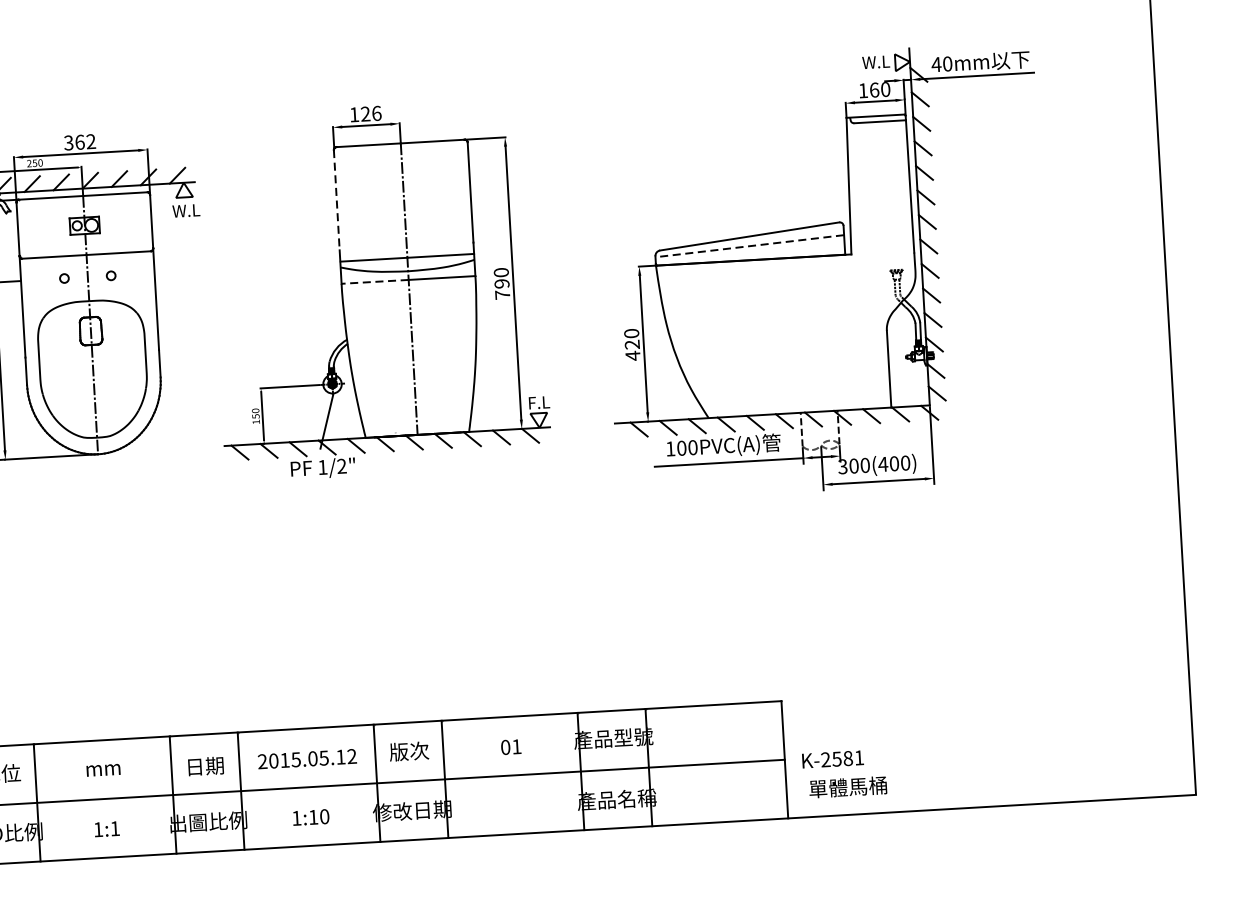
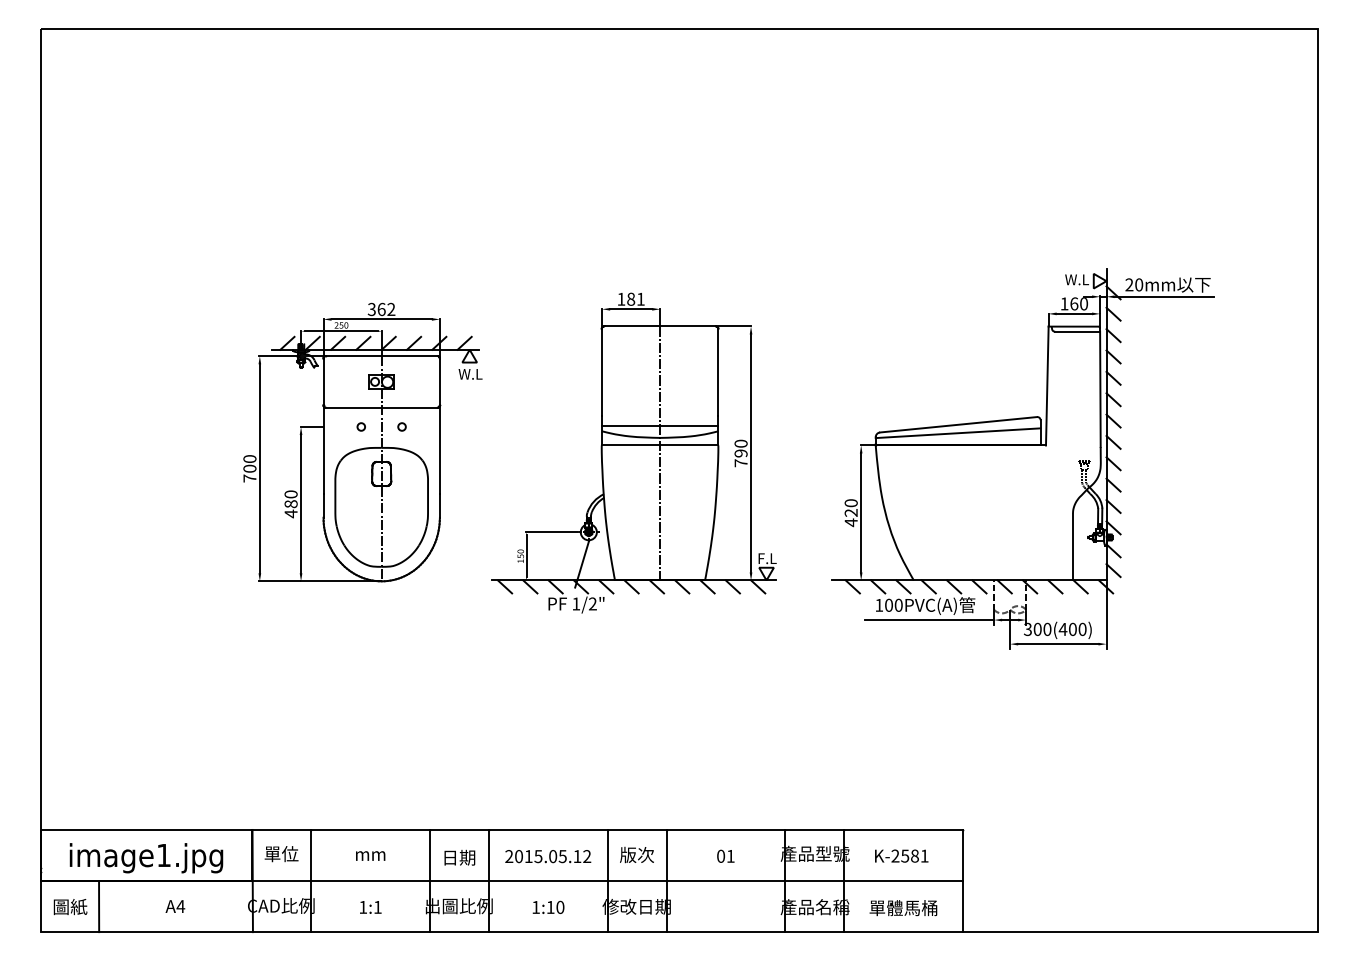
text: (936, 64) -> (1129, 284), 40mm -> 20mm
text: (370, 112) -> (635, 298), 126 -> 181
line: (336, 200) -> (601, 372), dashed -> solid
line: (750, 246) -> (958, 433), dashed -> solid
line: (374, 281) -> (630, 445), dashed -> solid
text: (832, 758) -> (901, 855), moved
text: (848, 787) -> (903, 908), moved

